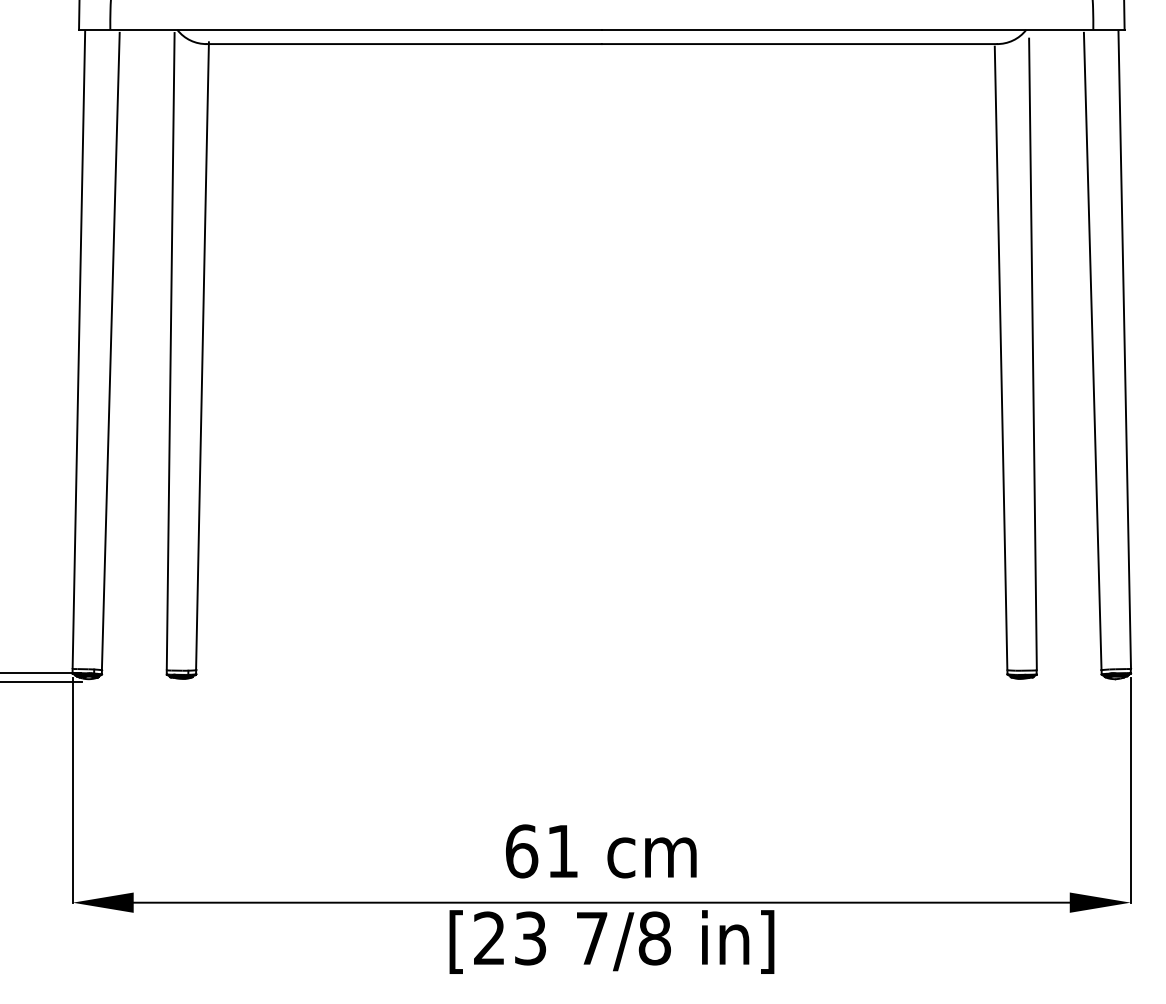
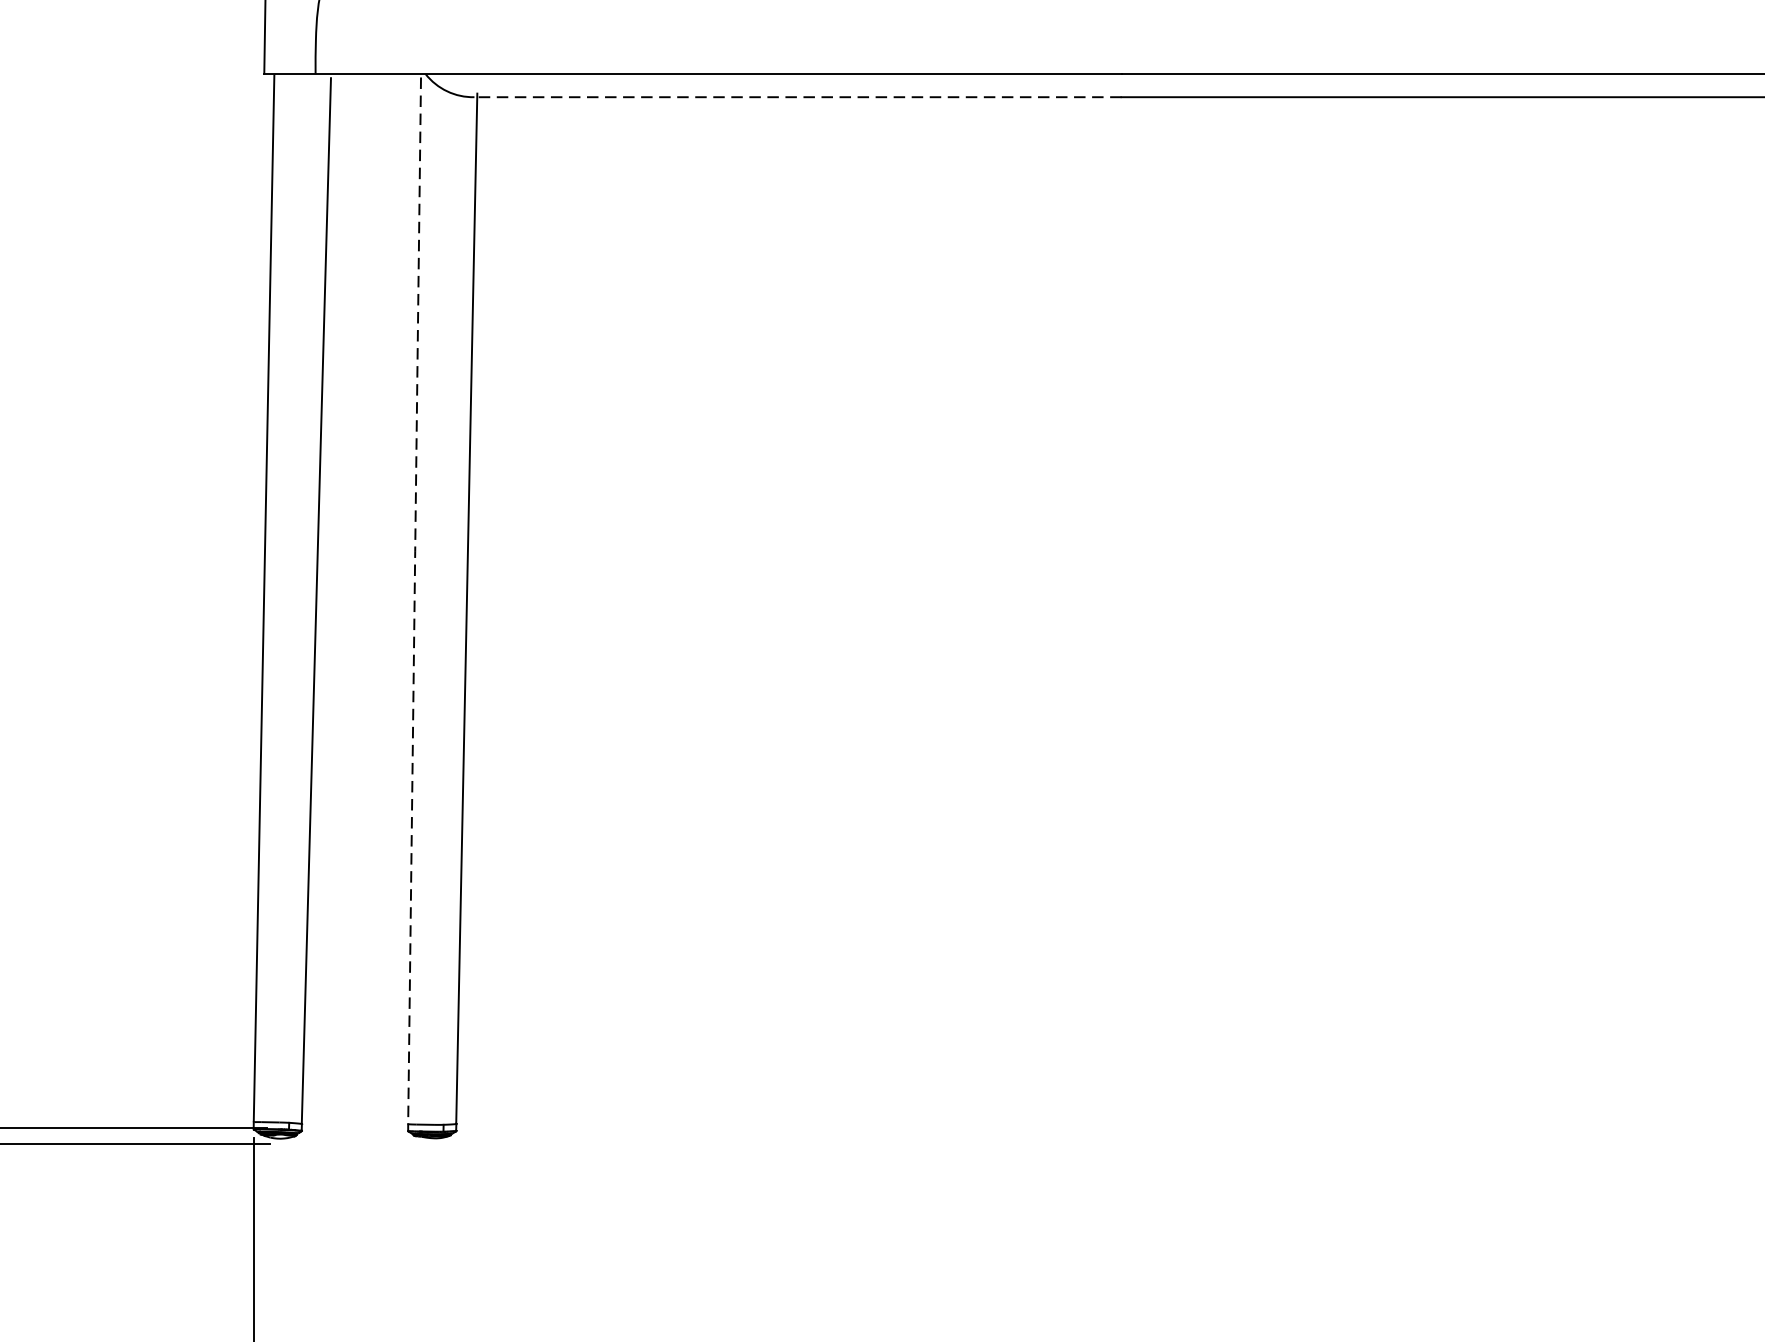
line: (404, 44) -> (798, 97), solid -> dashed
line: (170, 350) -> (414, 599), solid -> dashed

